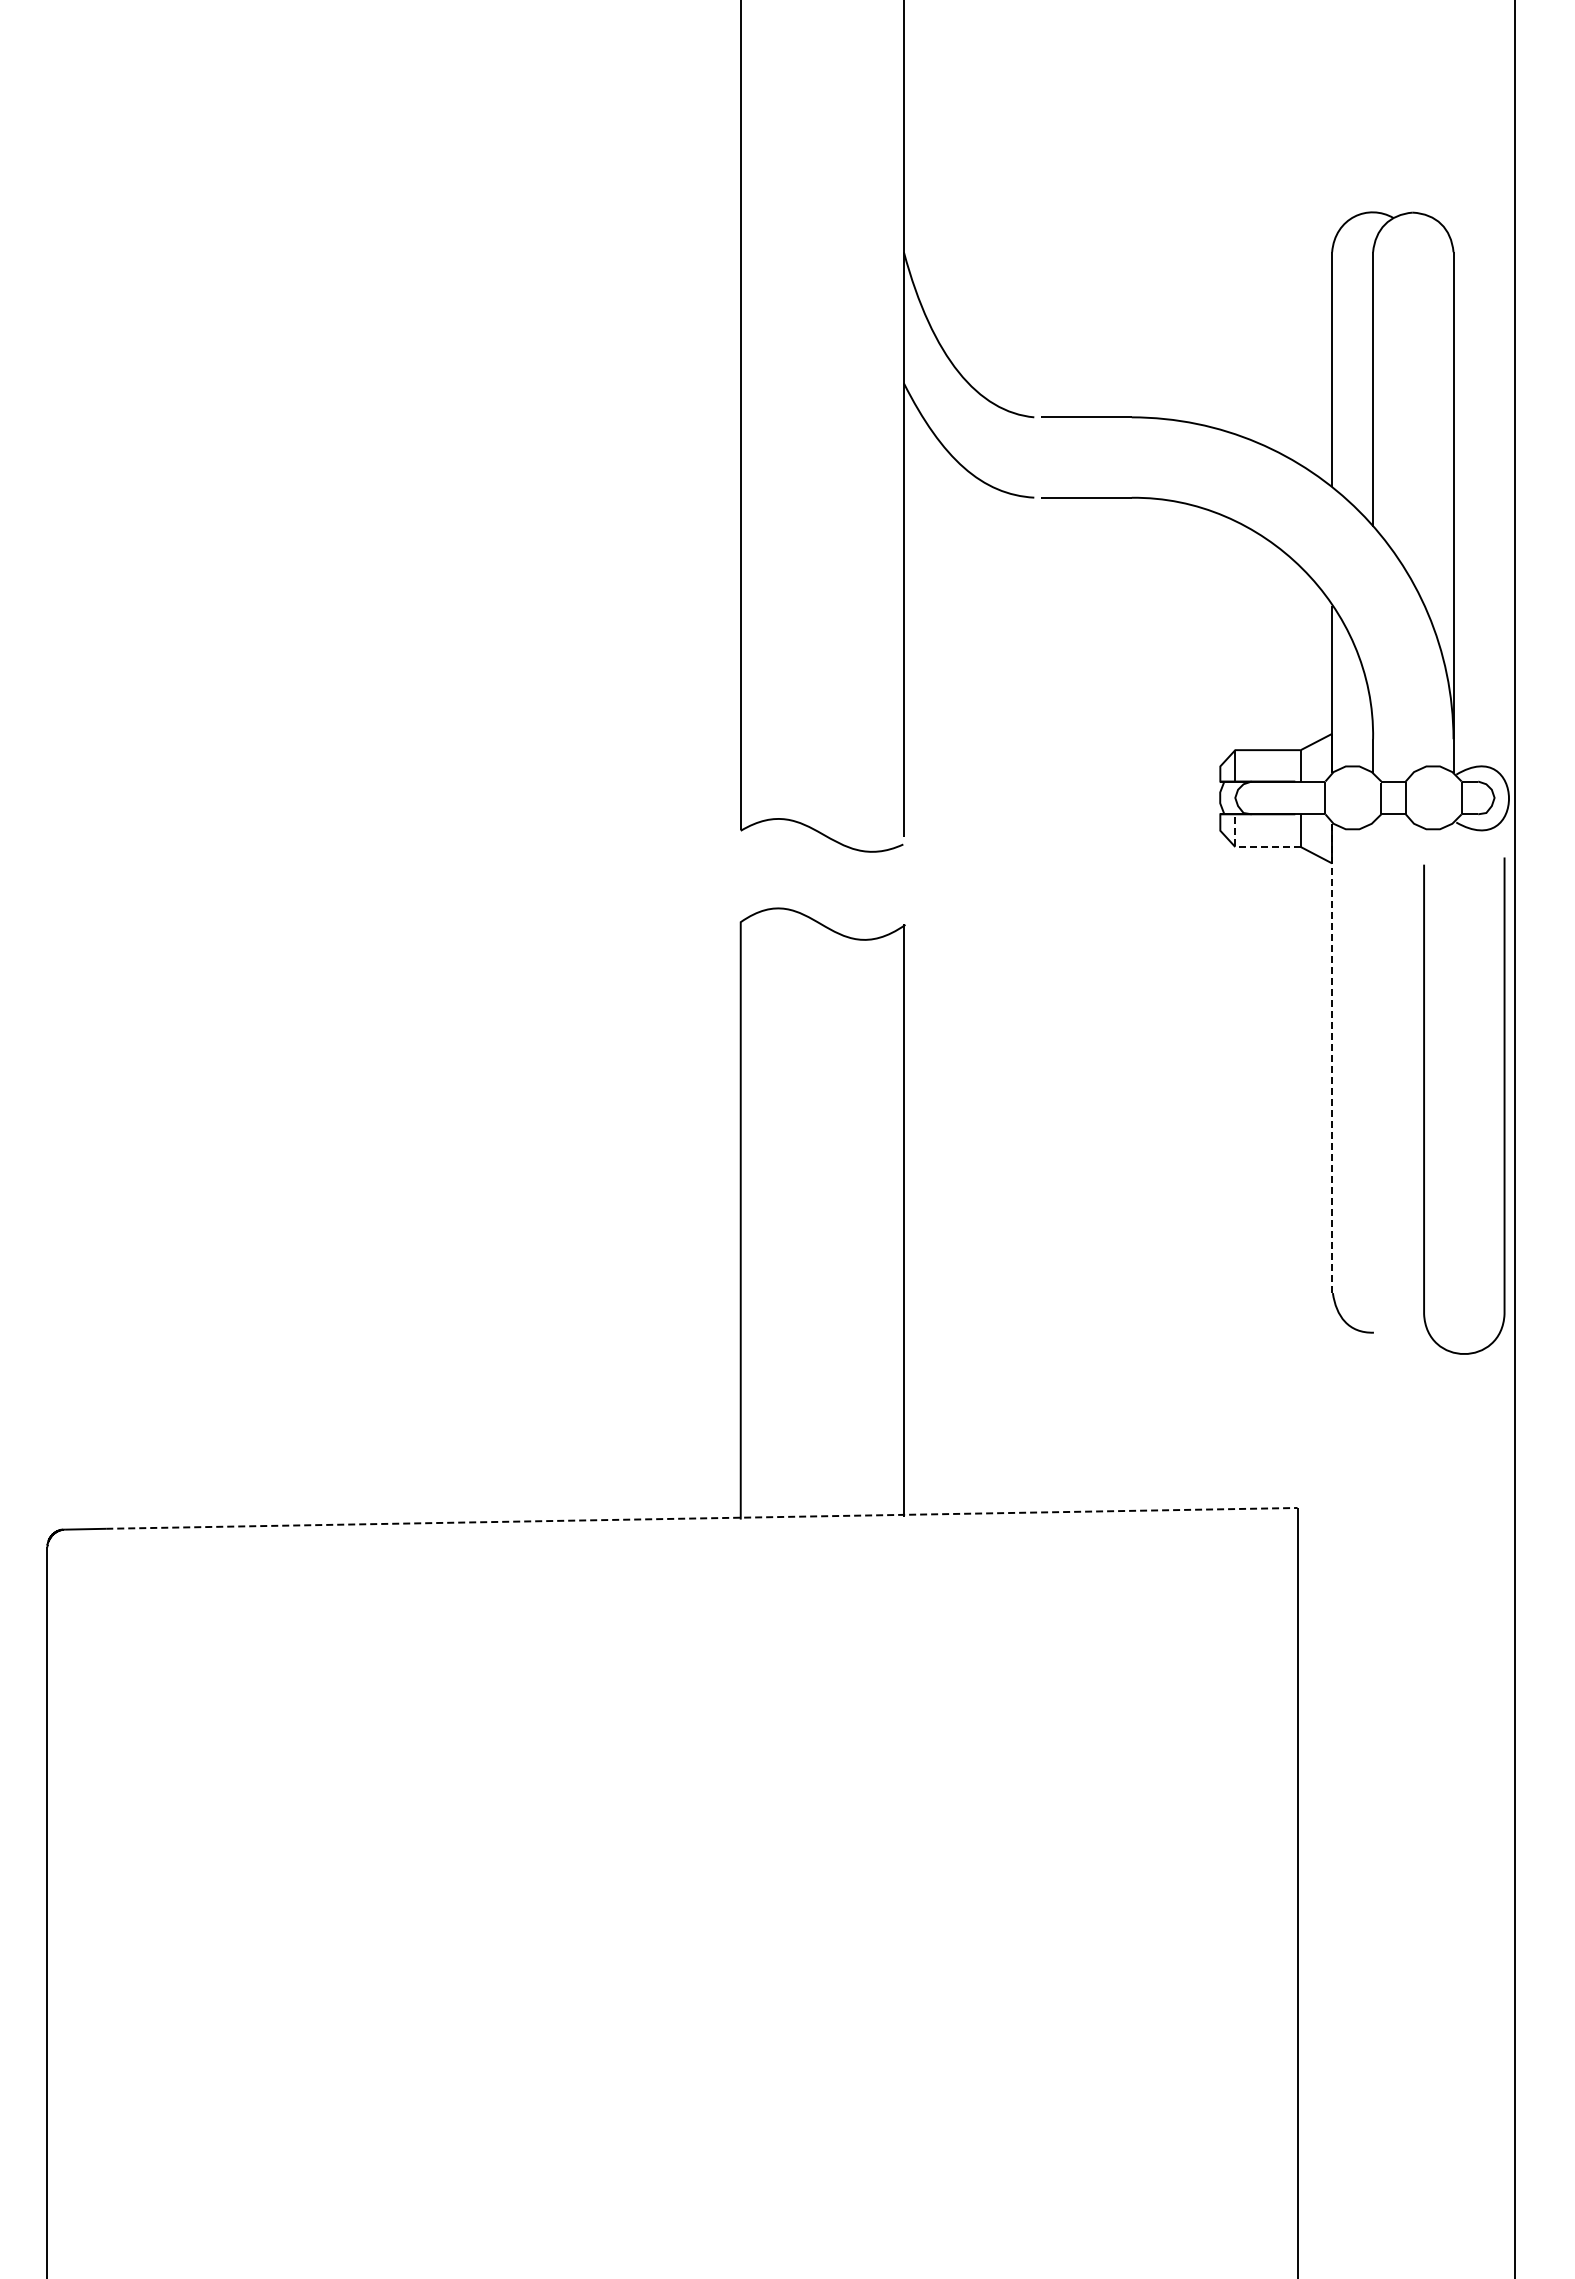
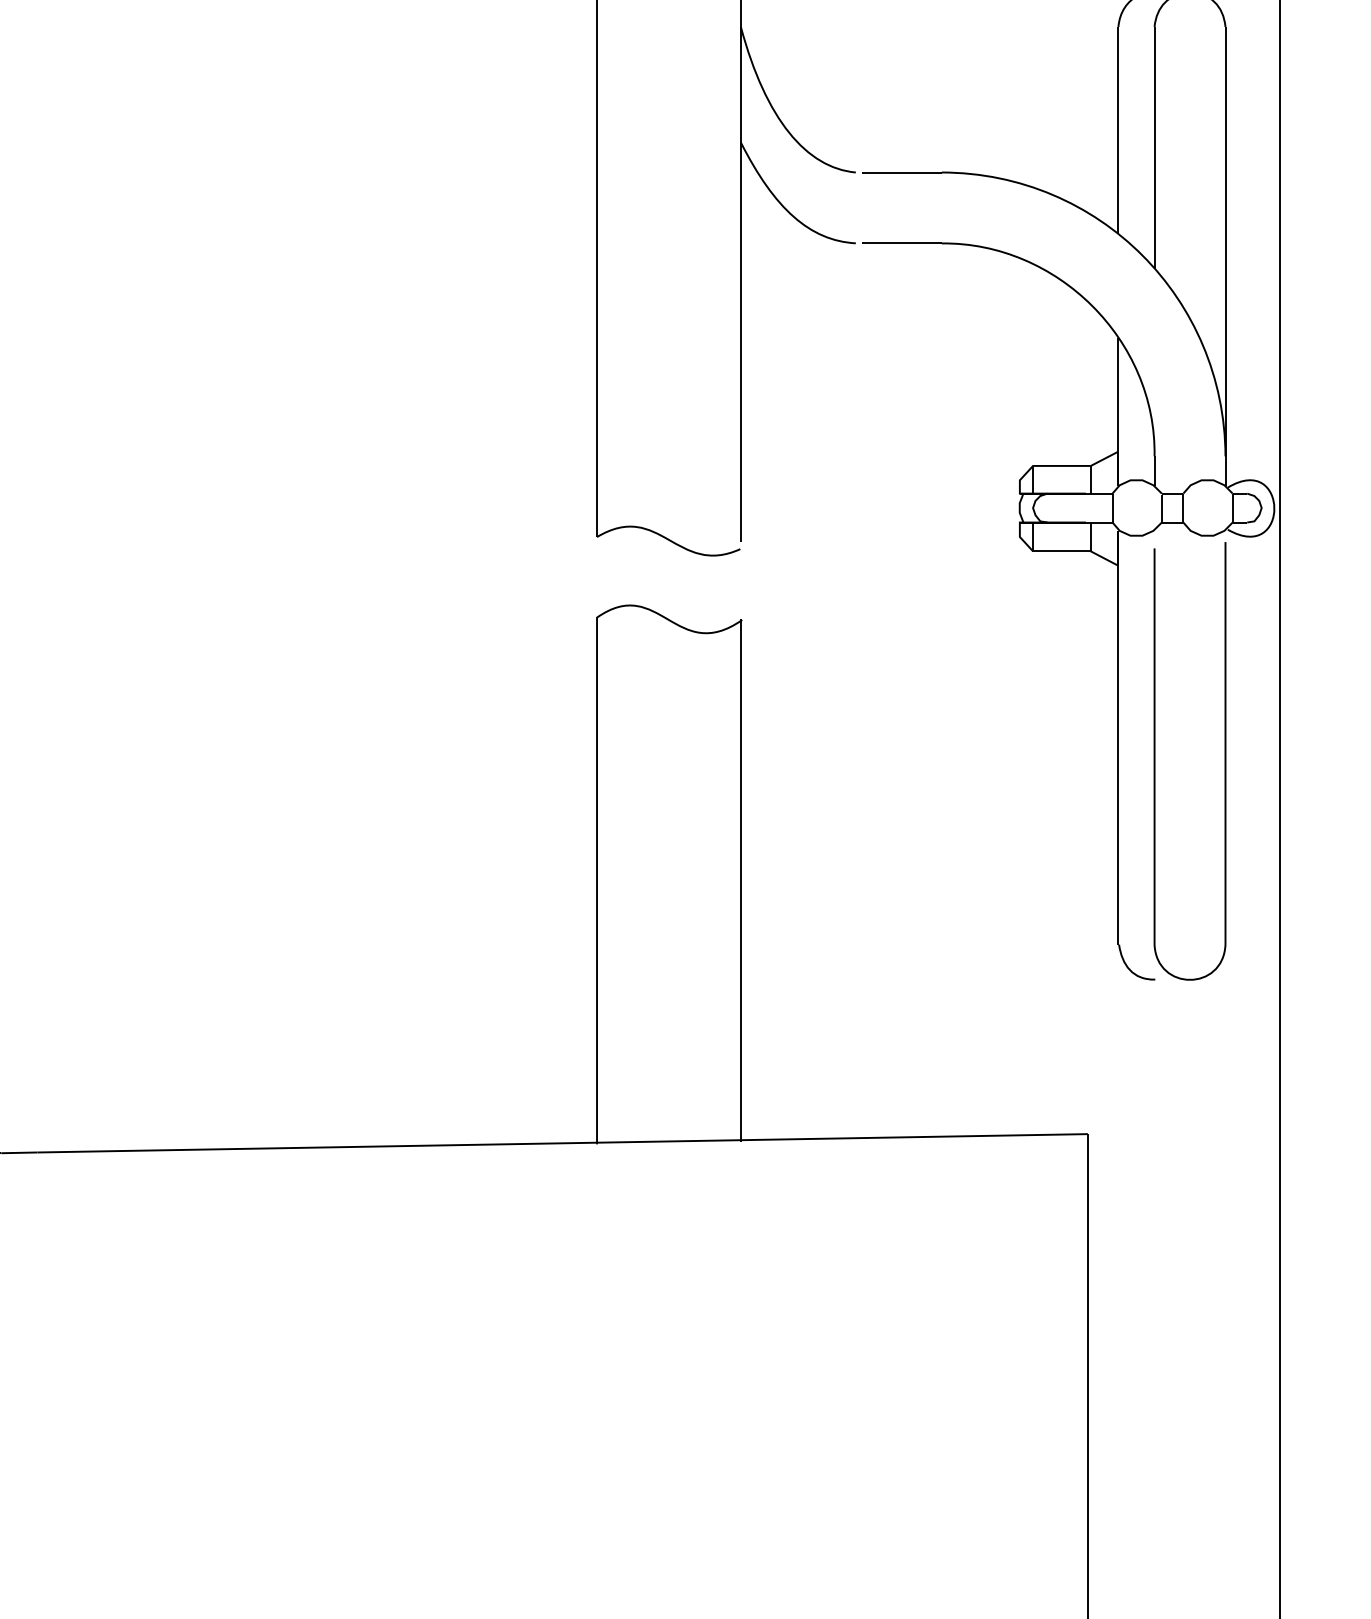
line: (1251, 847) -> (1047, 551), dashed -> solid
line: (1332, 1058) -> (1118, 737), dashed -> solid
curve: (1503, 1105) -> (1224, 760), moved
line: (701, 1518) -> (562, 1143), dashed -> solid

